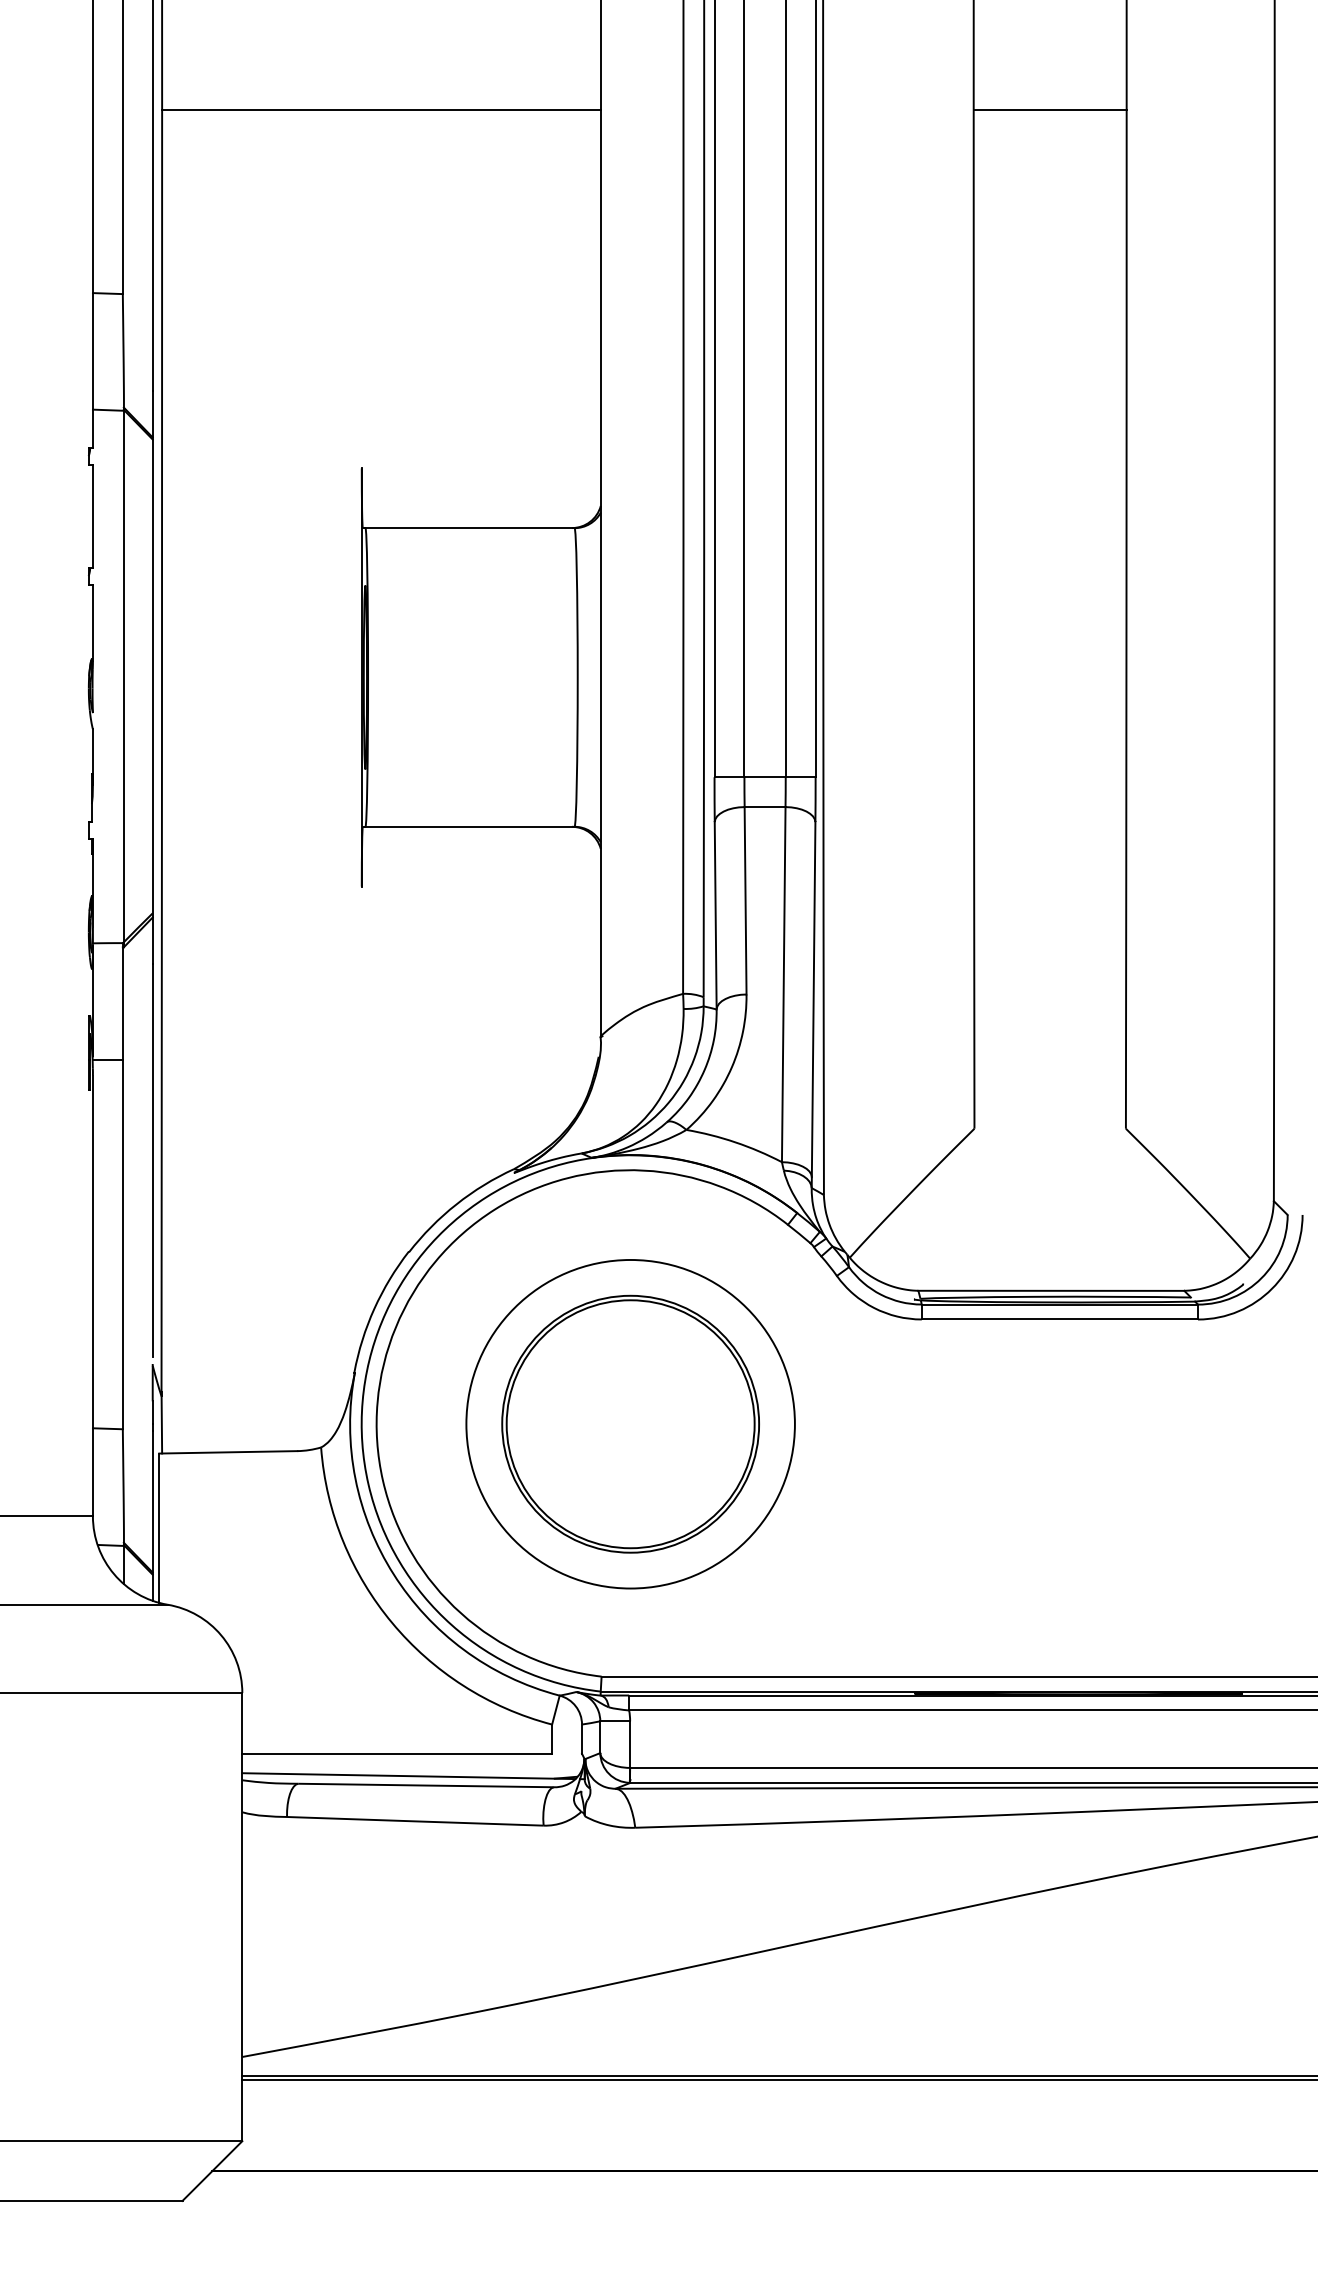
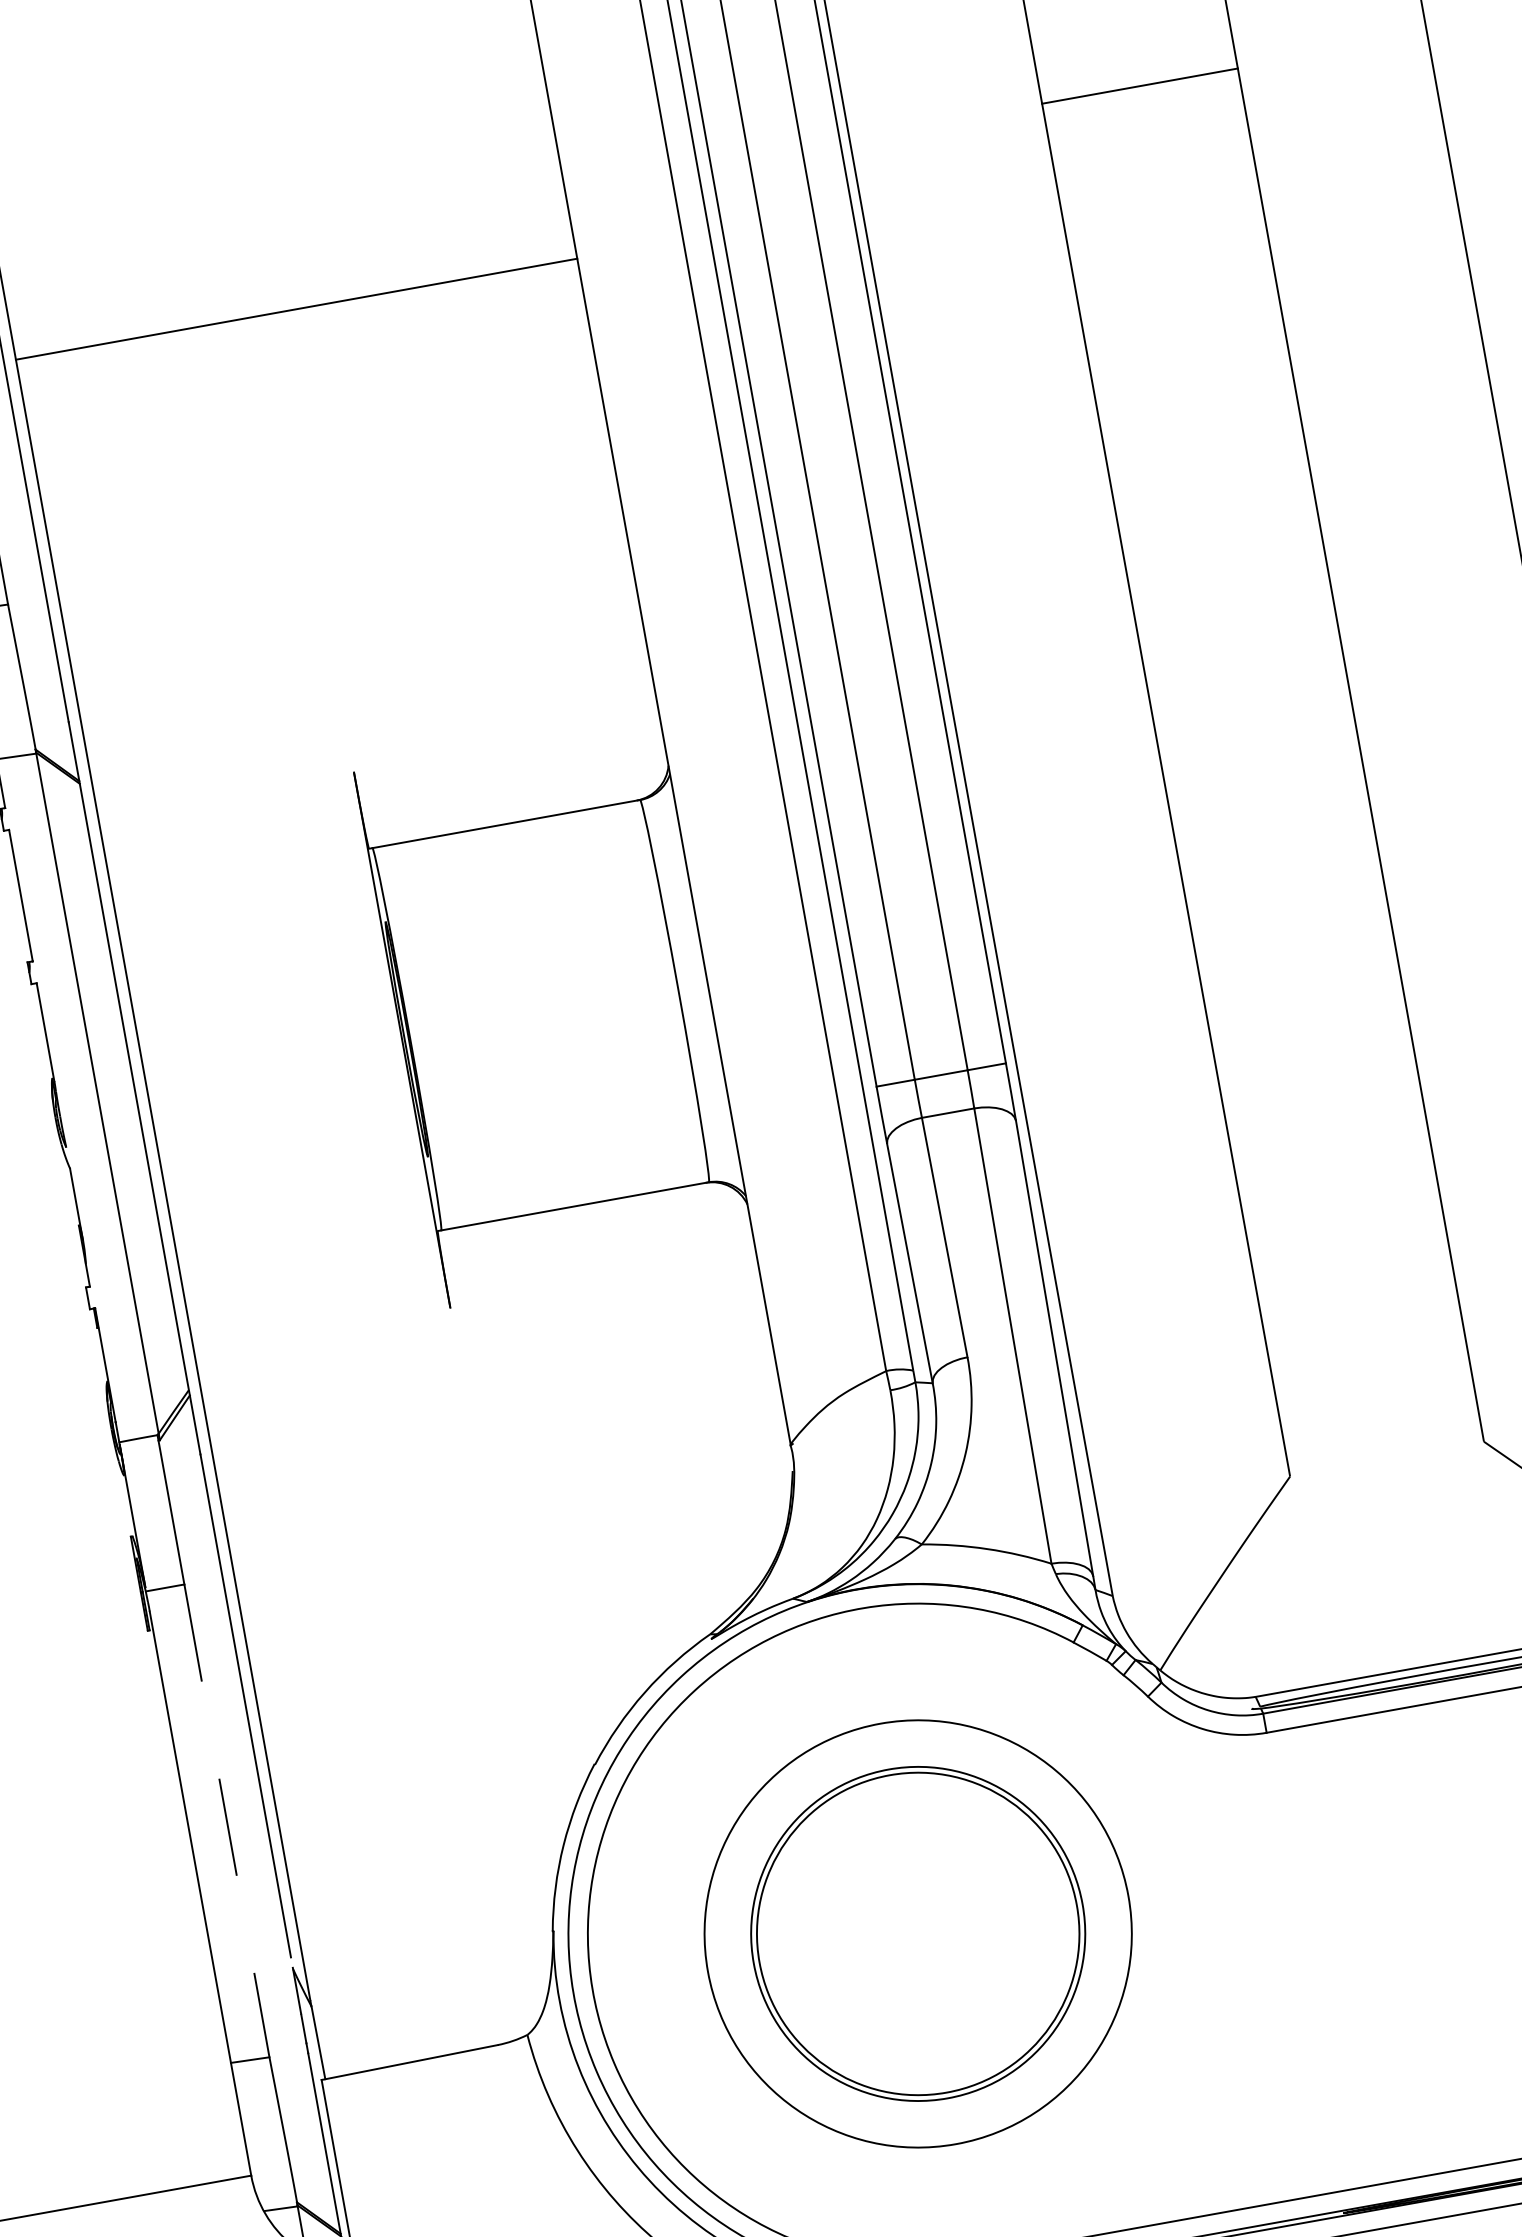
line: (1049, 109) -> (1139, 85), moved
line: (122, 1244) -> (226, 1820), solid -> dashed

